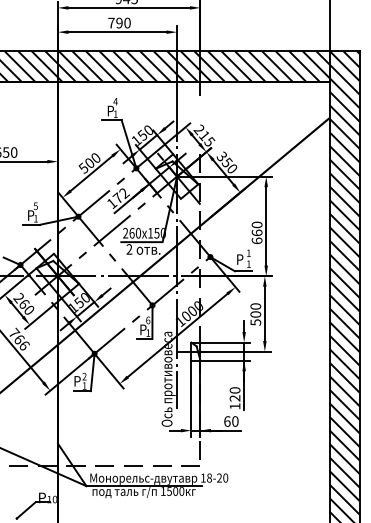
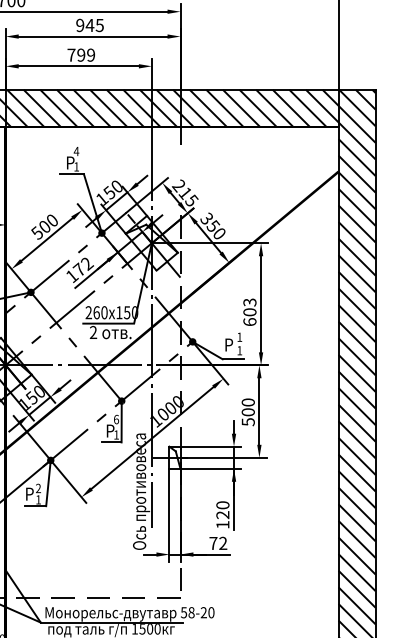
text: (127, 22) -> (91, 54), 790 -> 799
text: (256, 228) -> (249, 306), 660 -> 603
text: (231, 421) -> (218, 543), 60 -> 72
text: (202, 477) -> (182, 612), 18-20 -> 58-20

